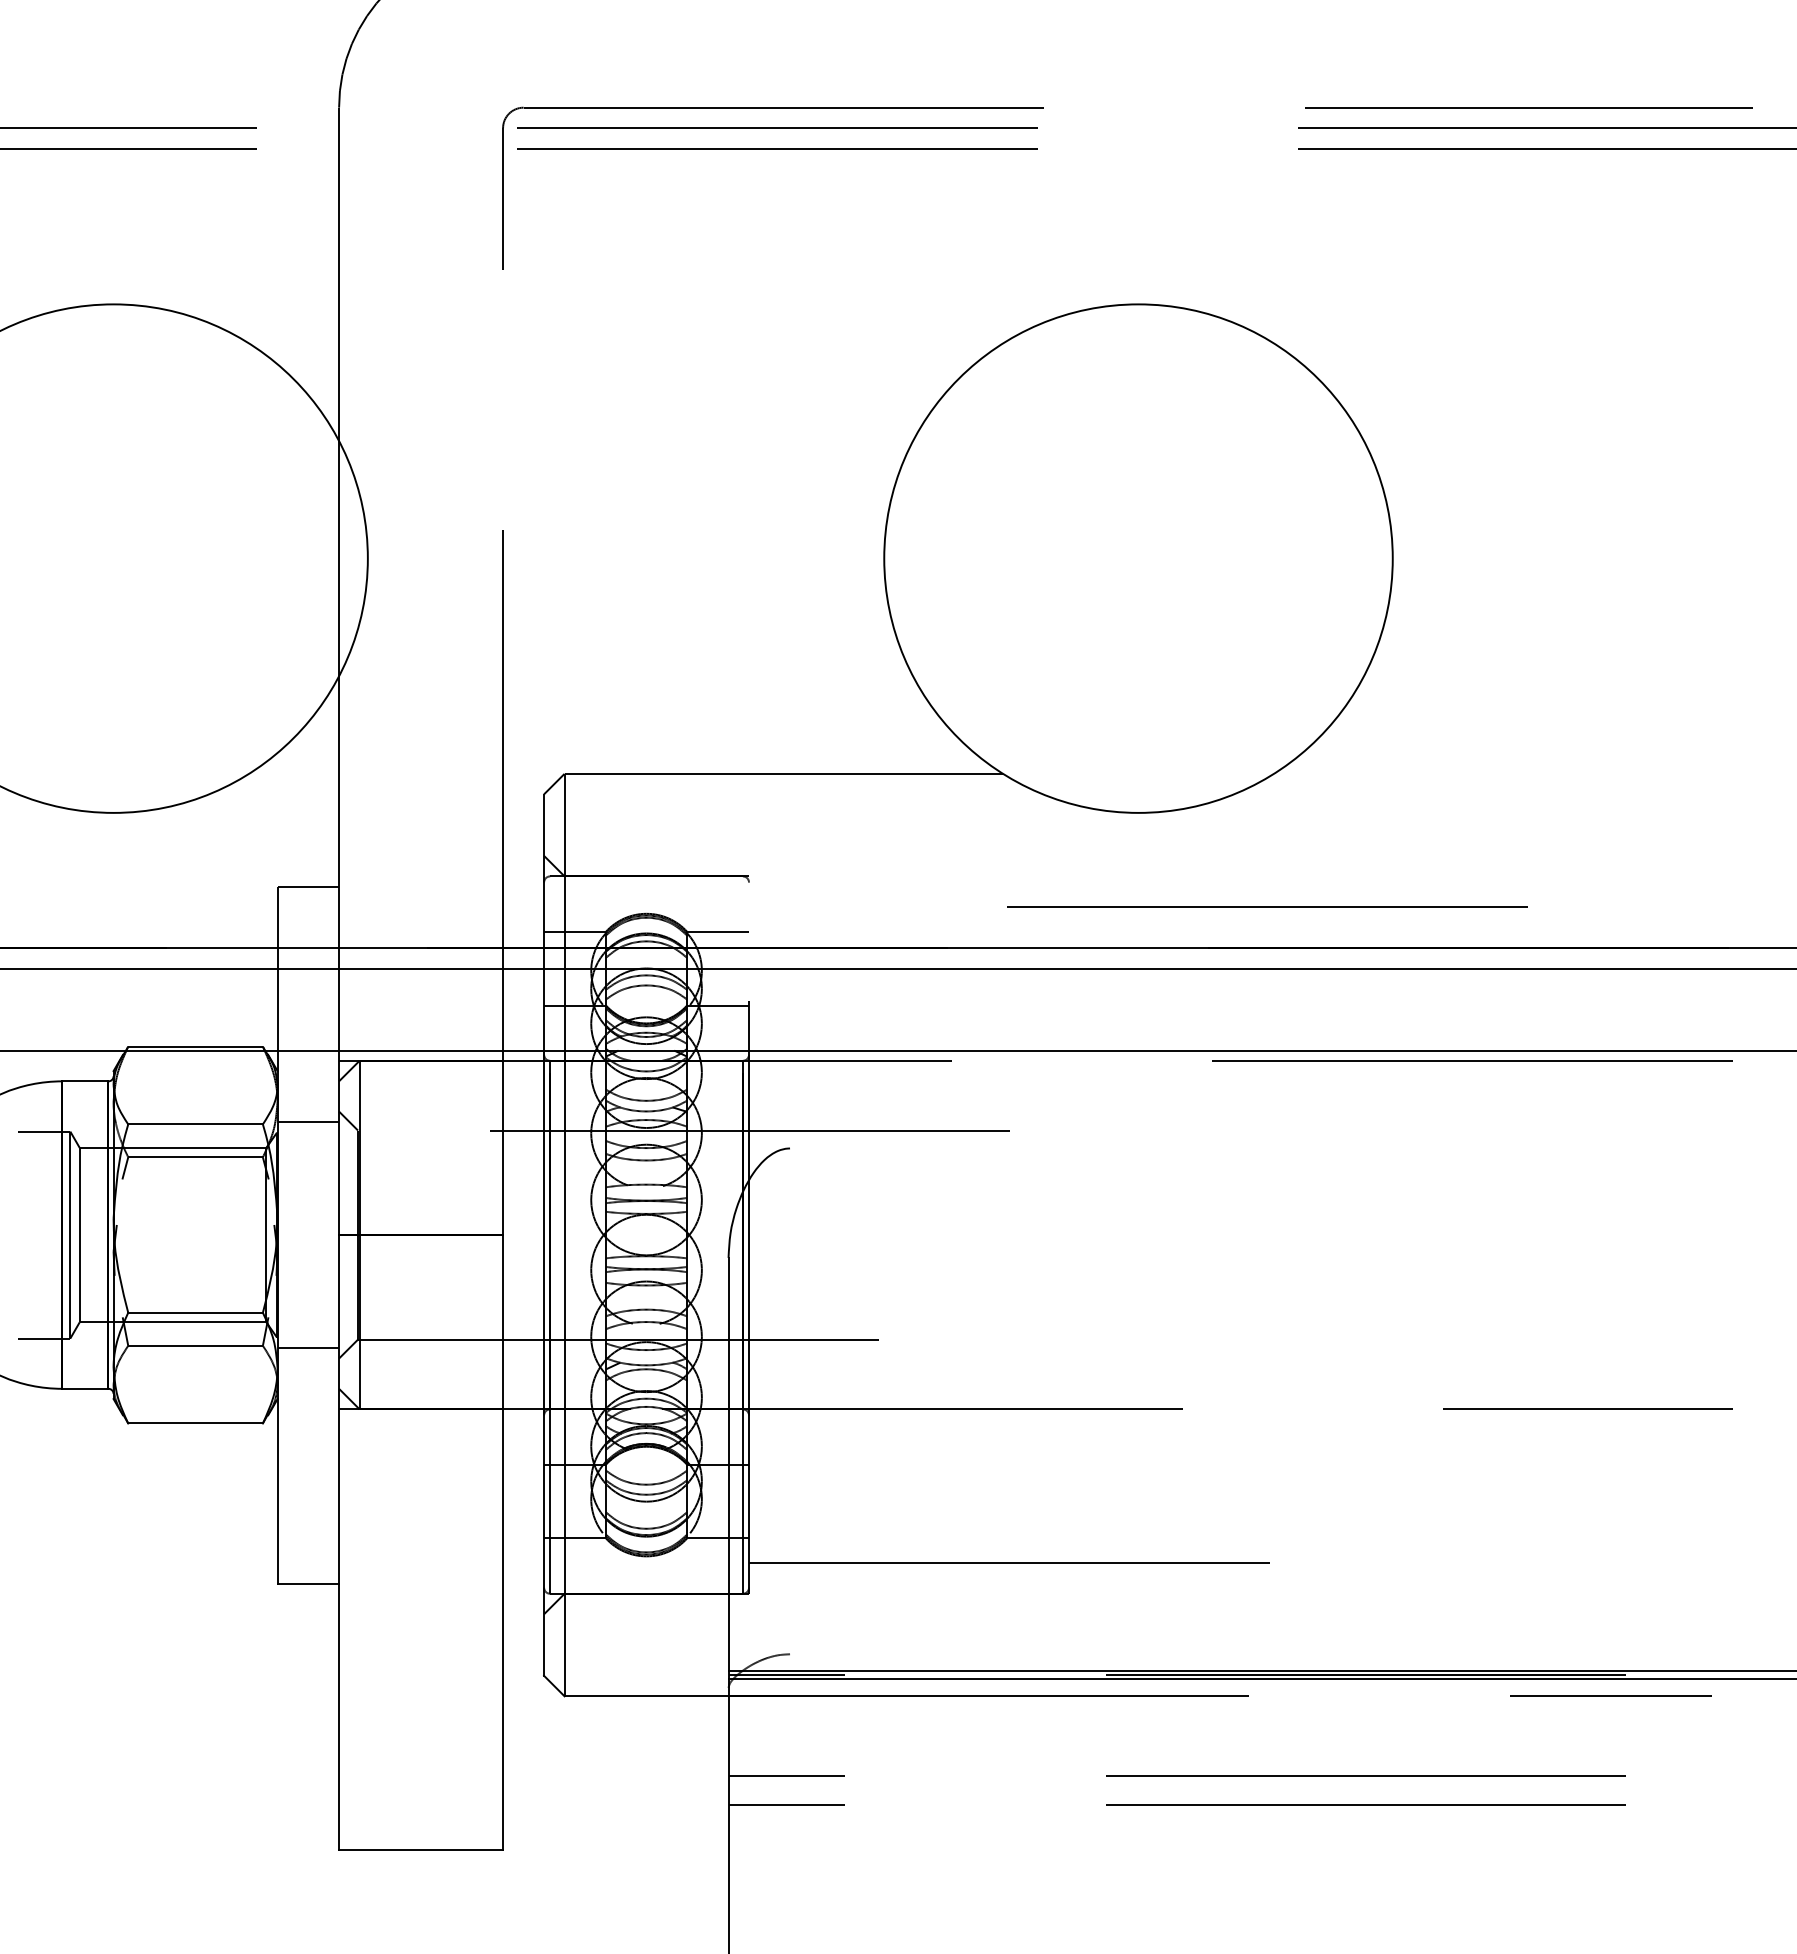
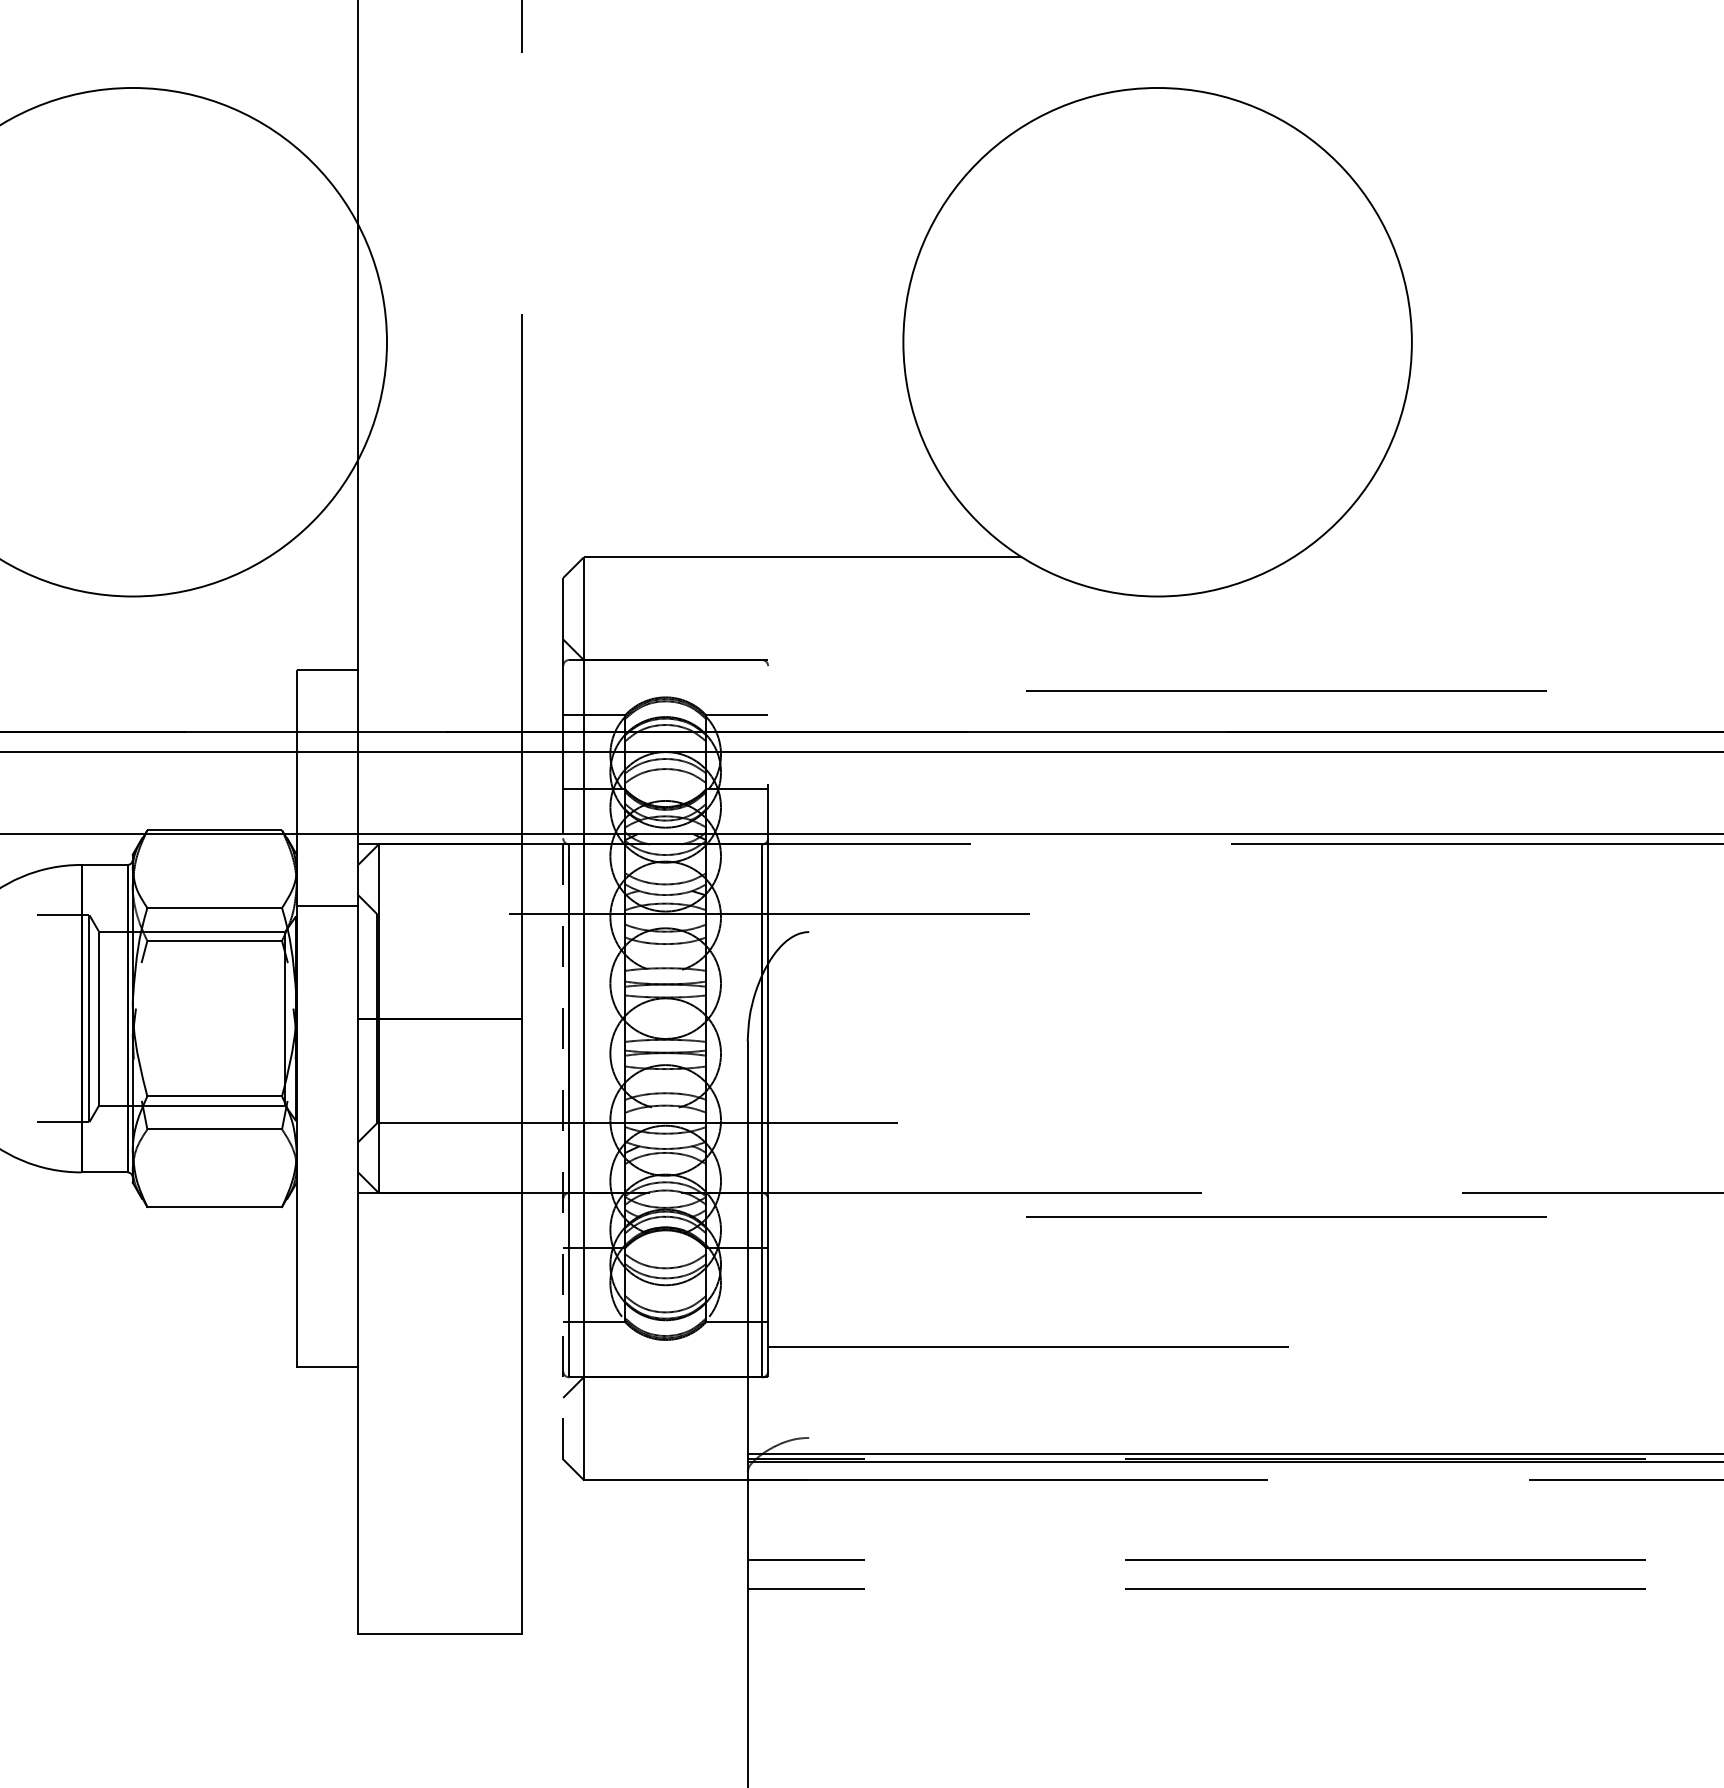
line: (308, 1347) -> (327, 1131), removed
line: (544, 1363) -> (563, 1147), solid -> dashed
line: (1267, 1432) -> (1286, 1216), added

